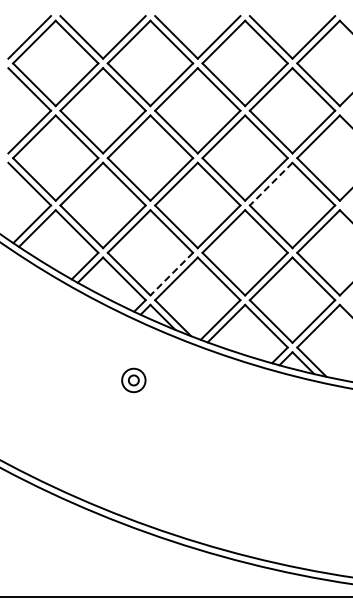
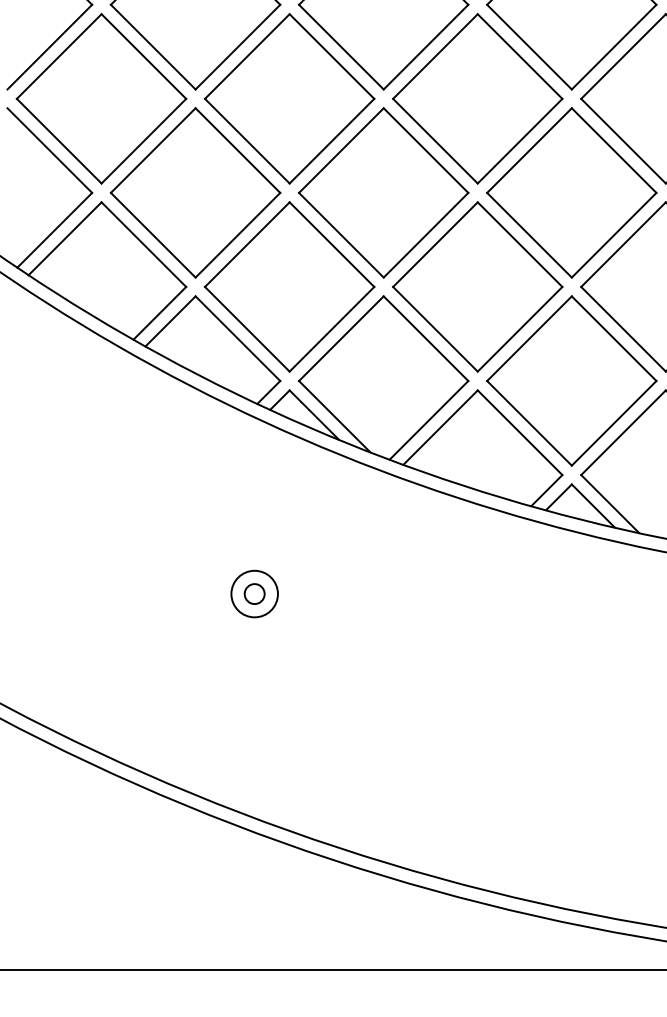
line: (270, 184) -> (528, 151), dashed -> solid
line: (171, 274) -> (331, 329), dashed -> solid
part: (133, 380) -> (253, 594), moved

